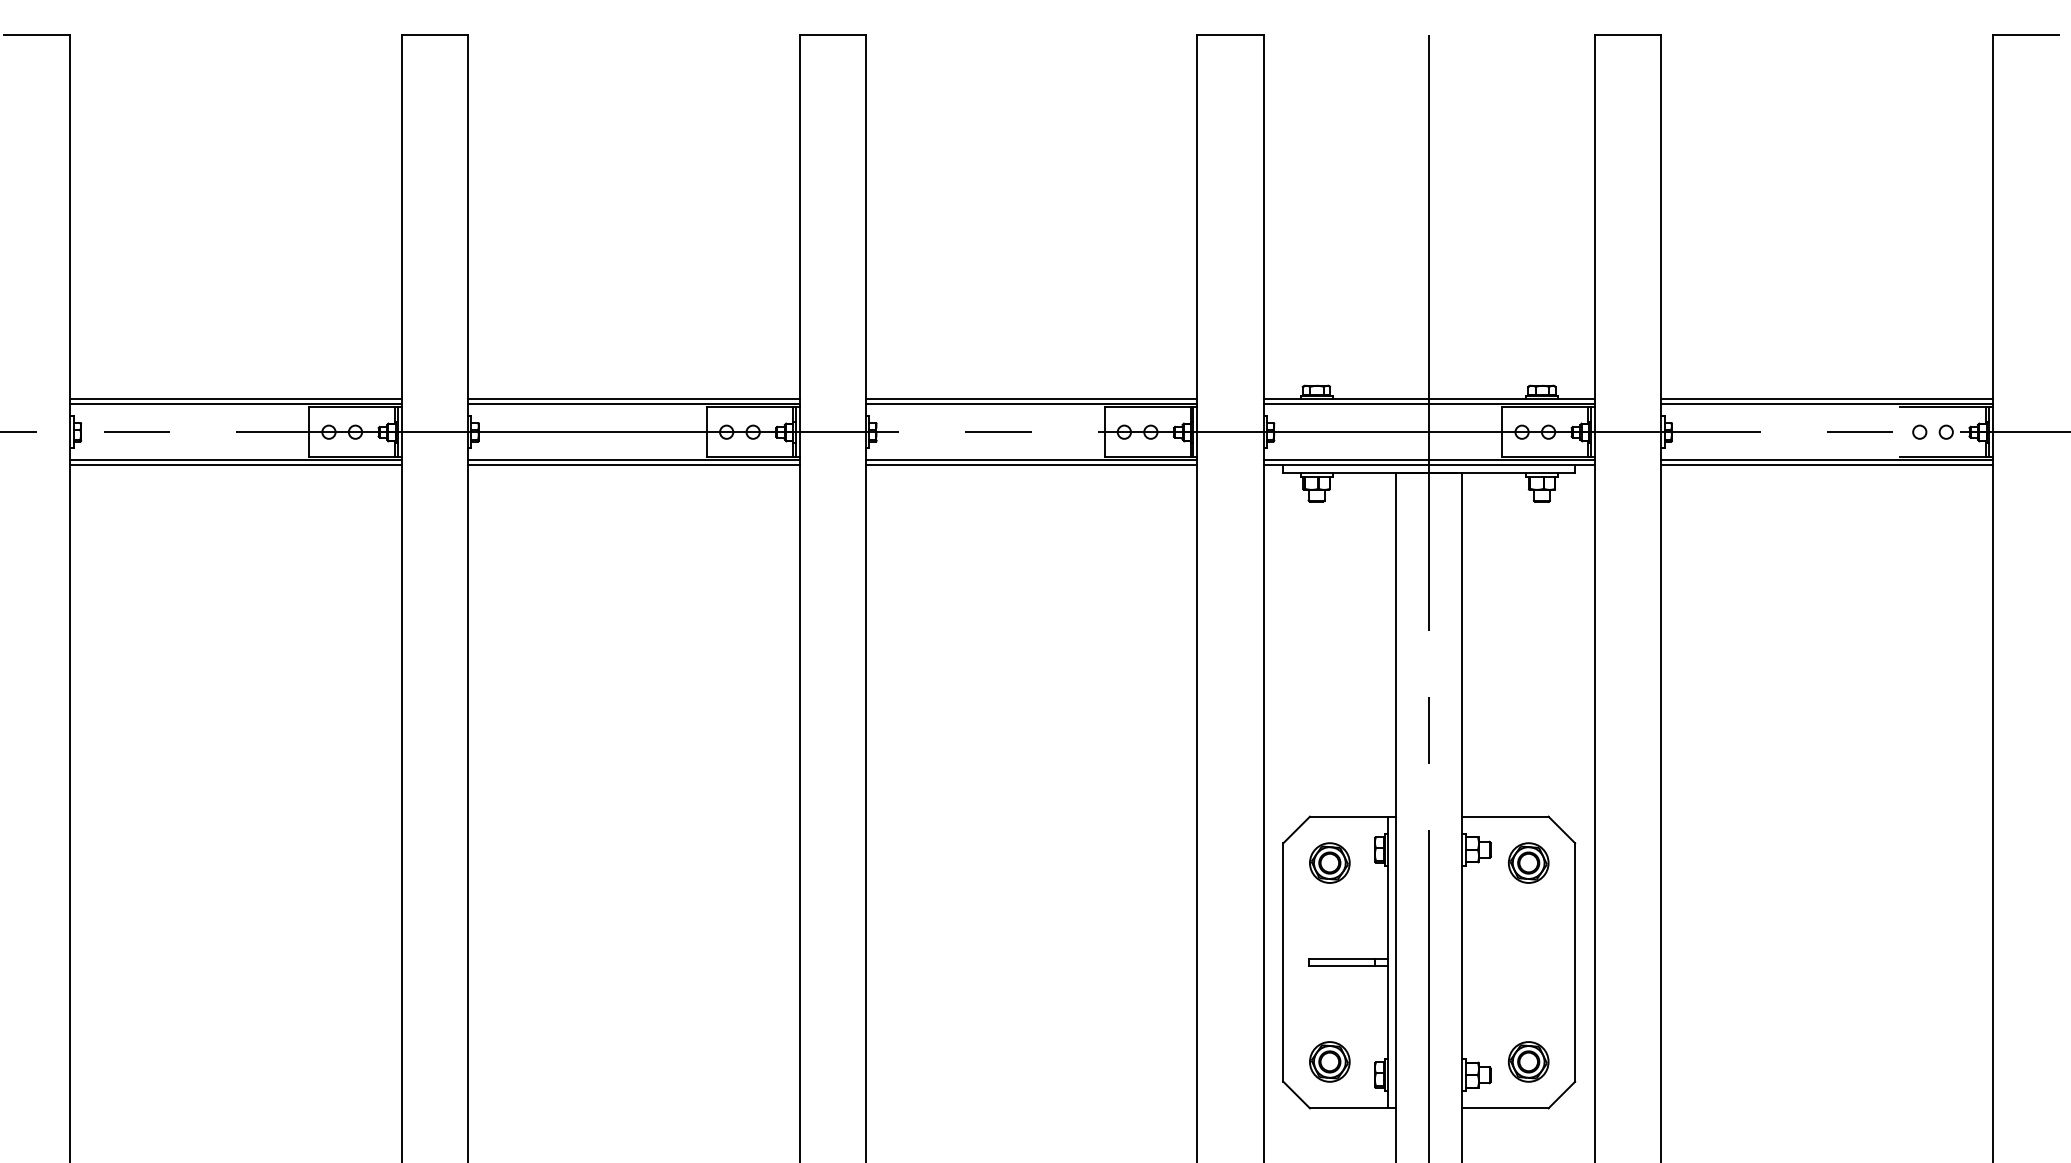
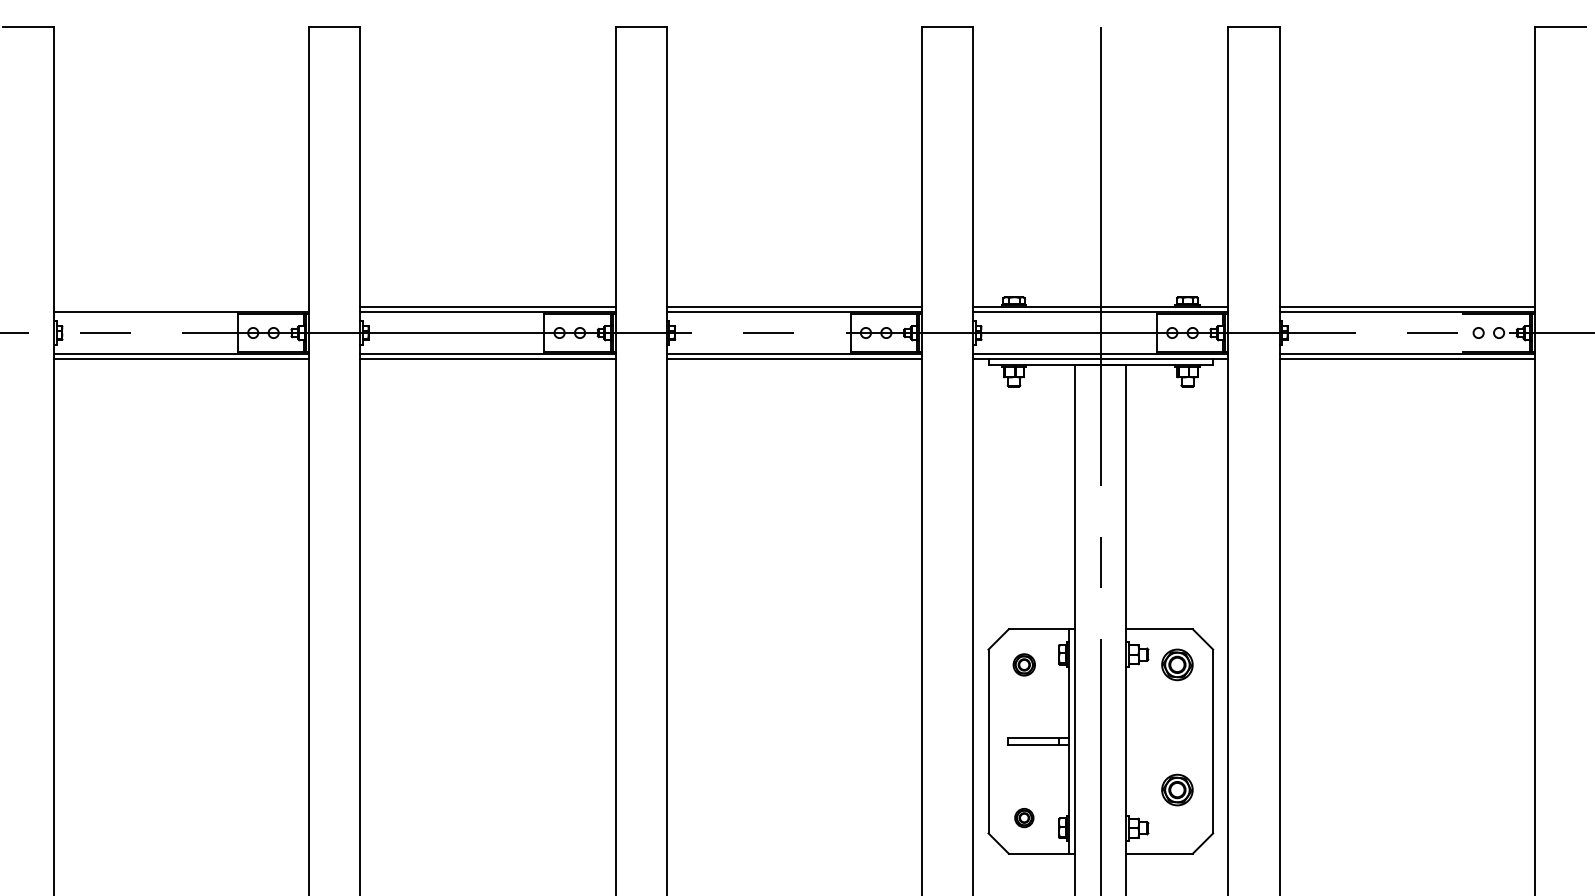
line: (235, 399) -> (181, 307), removed
part: (1330, 862) -> (1024, 664), size x0.7
part: (1330, 1061) -> (1024, 817), size x0.6
part: (1528, 1061) -> (1177, 789), moved

